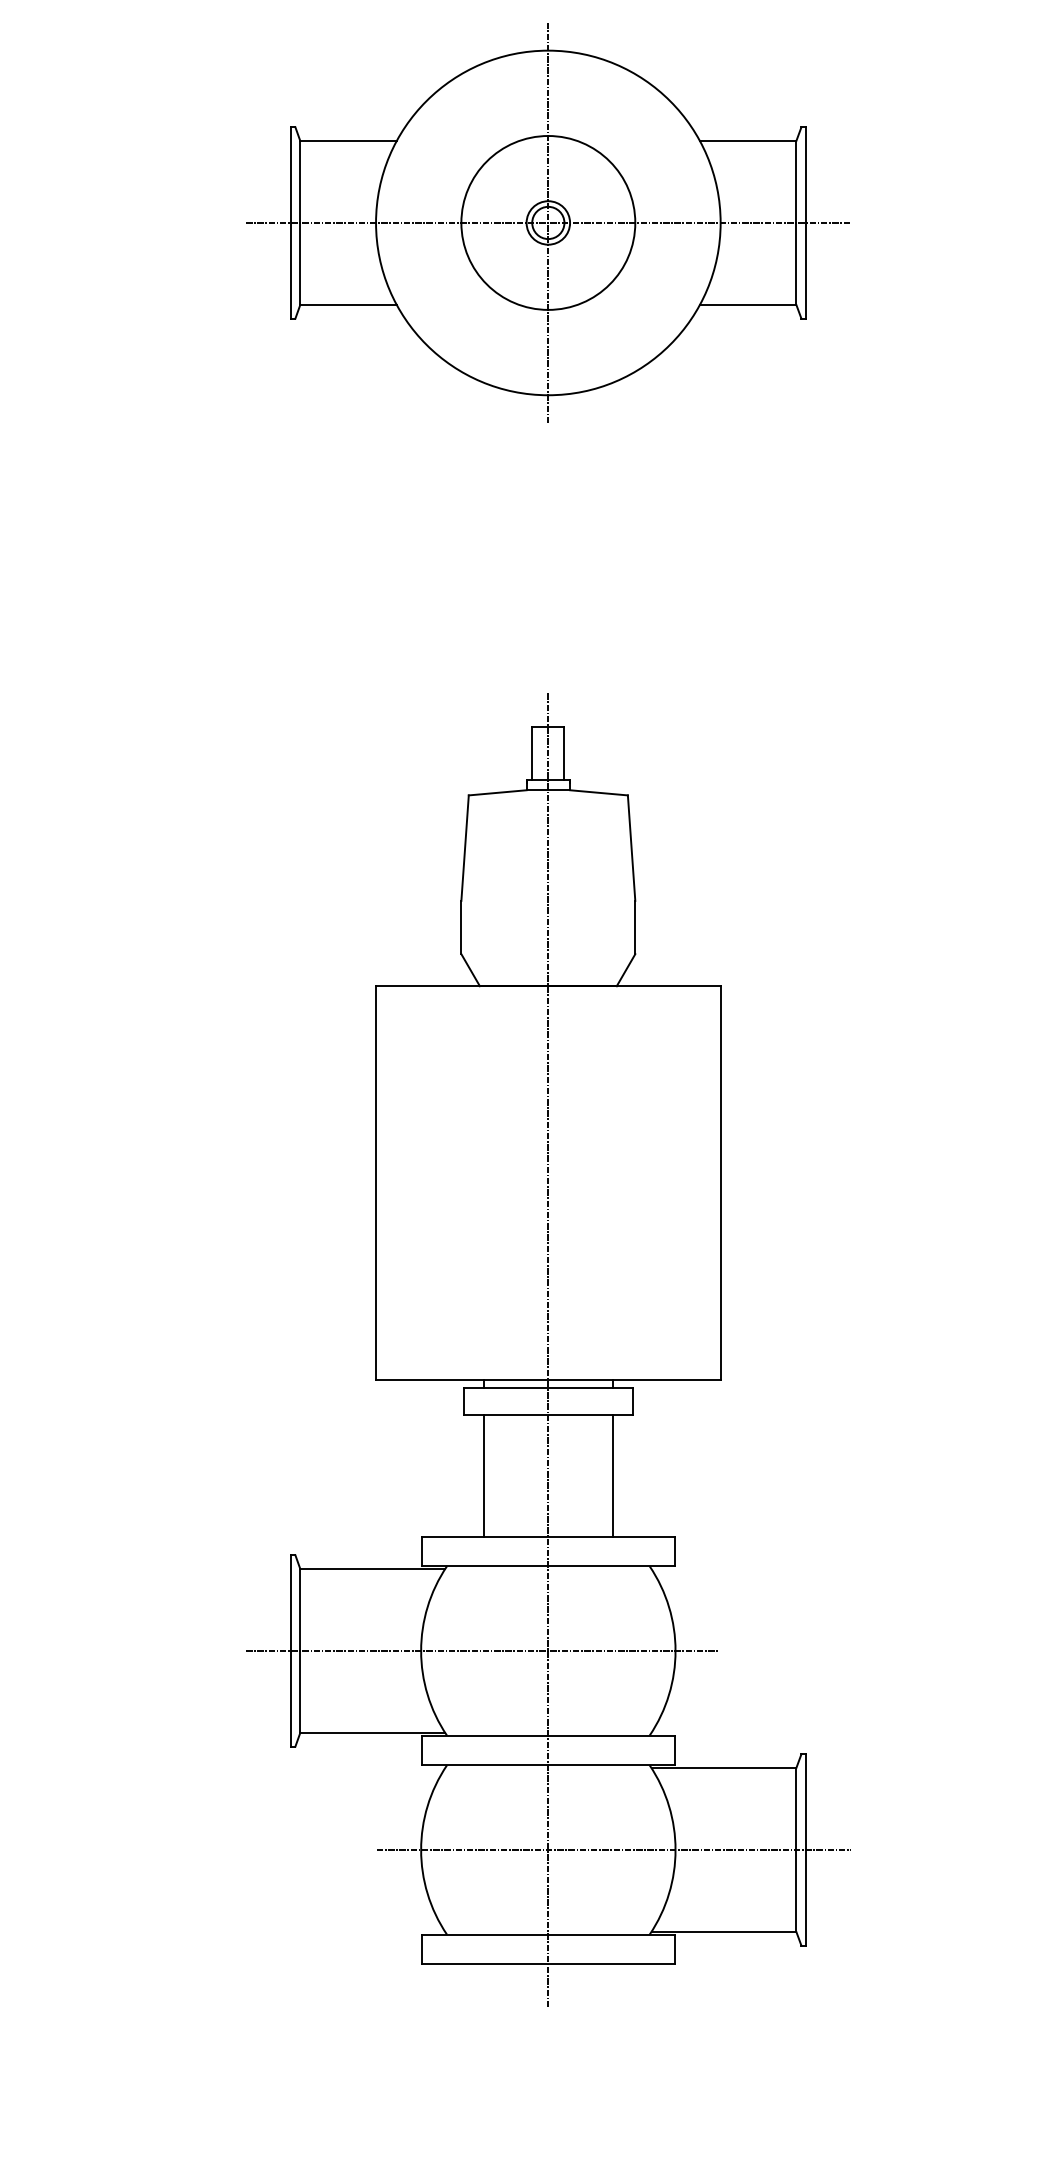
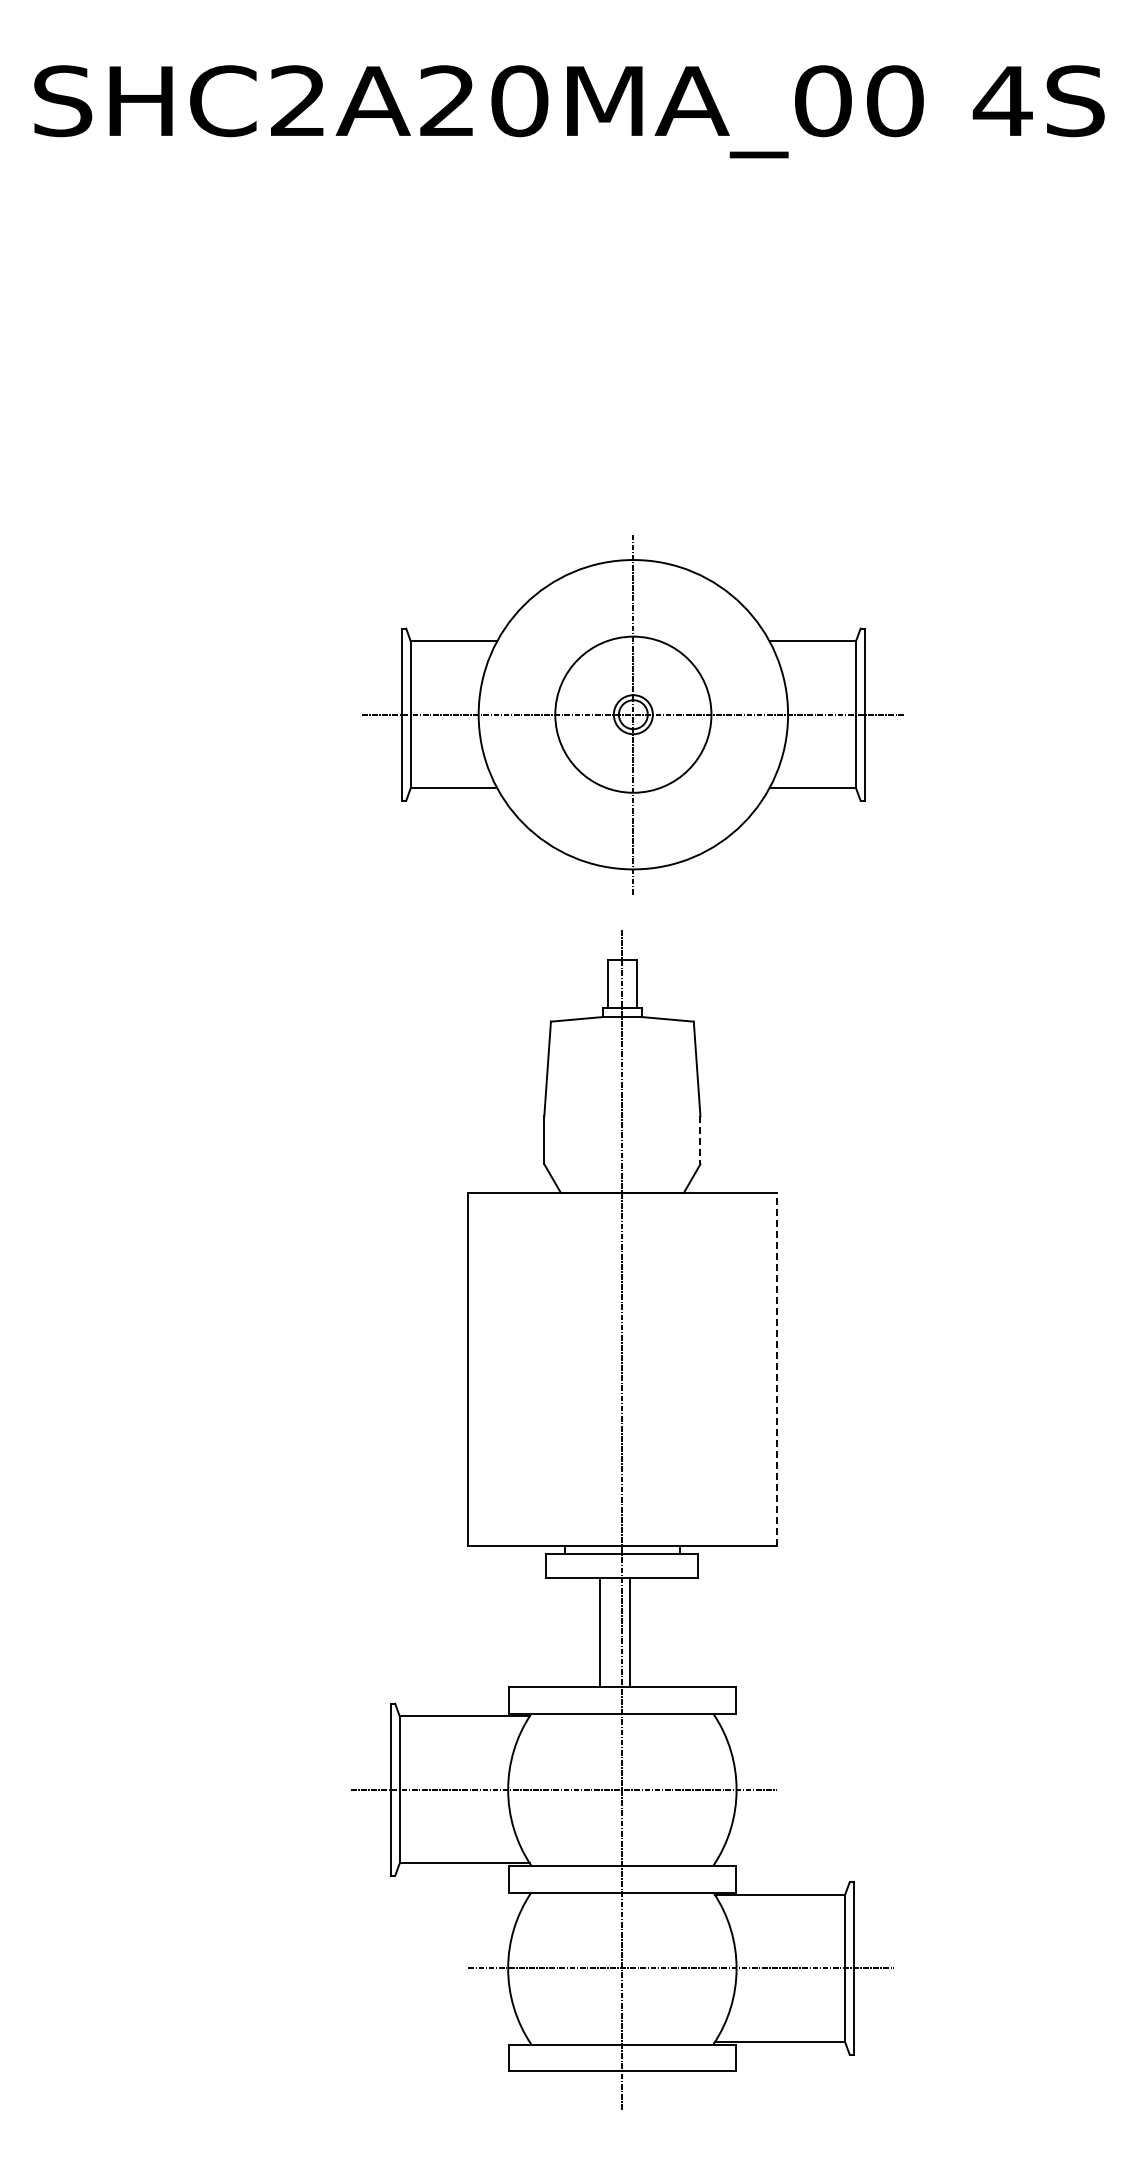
part: (547, 222) -> (632, 714), moved
line: (635, 927) -> (700, 1140), solid -> dashed
line: (721, 1182) -> (777, 1369), solid -> dashed
line: (483, 1475) -> (599, 1632), moved
line: (613, 1475) -> (630, 1632), moved

